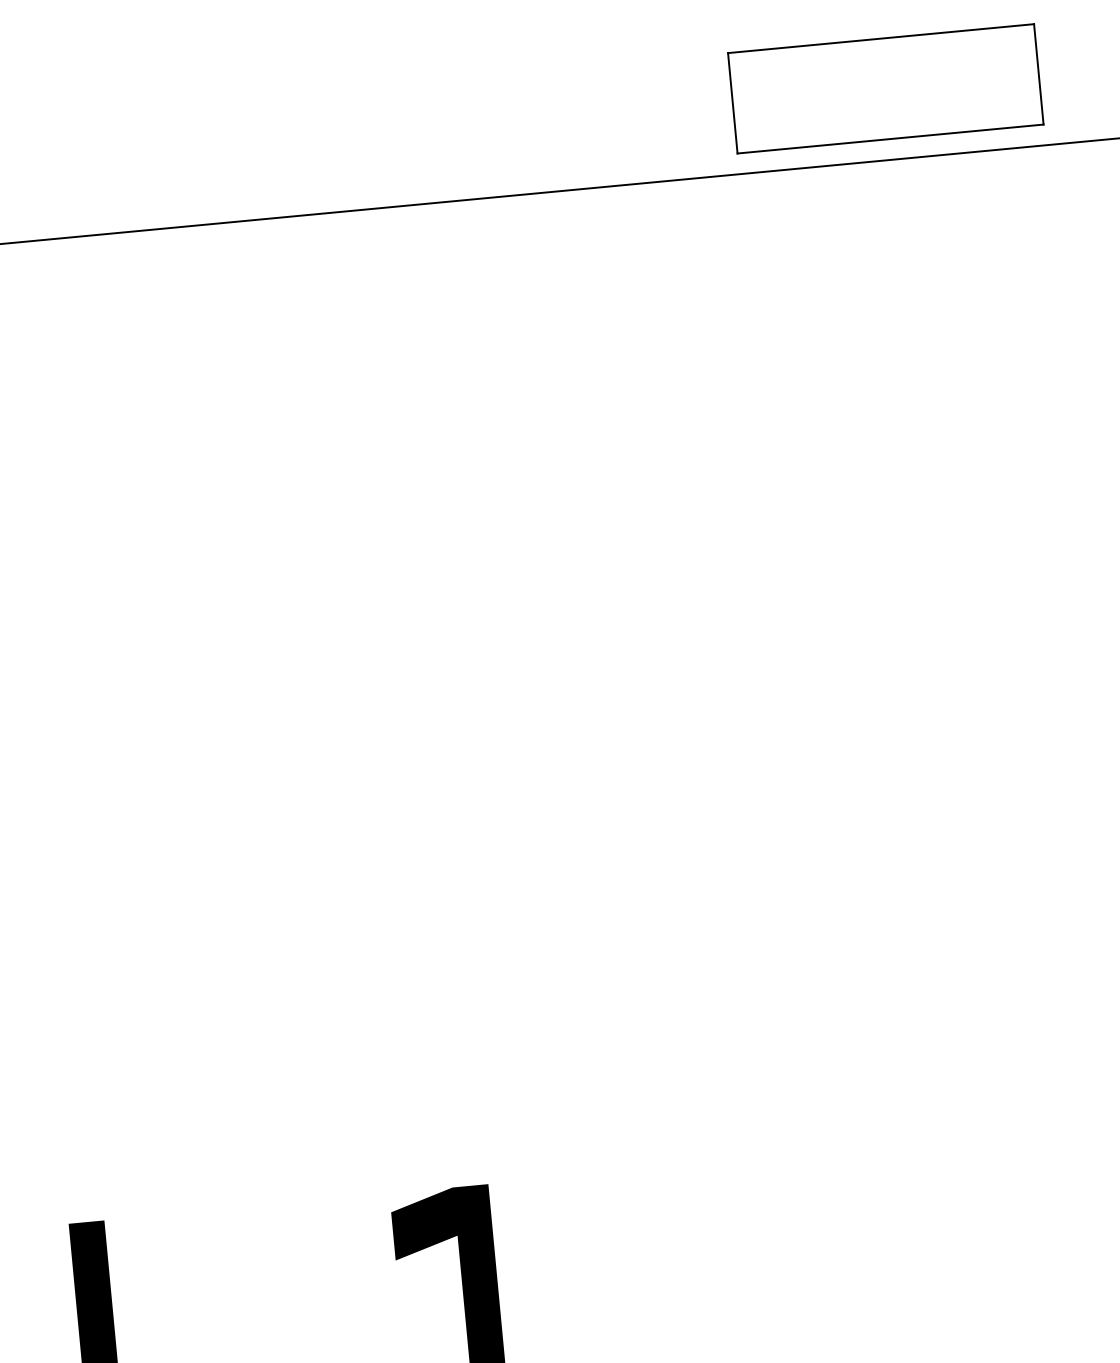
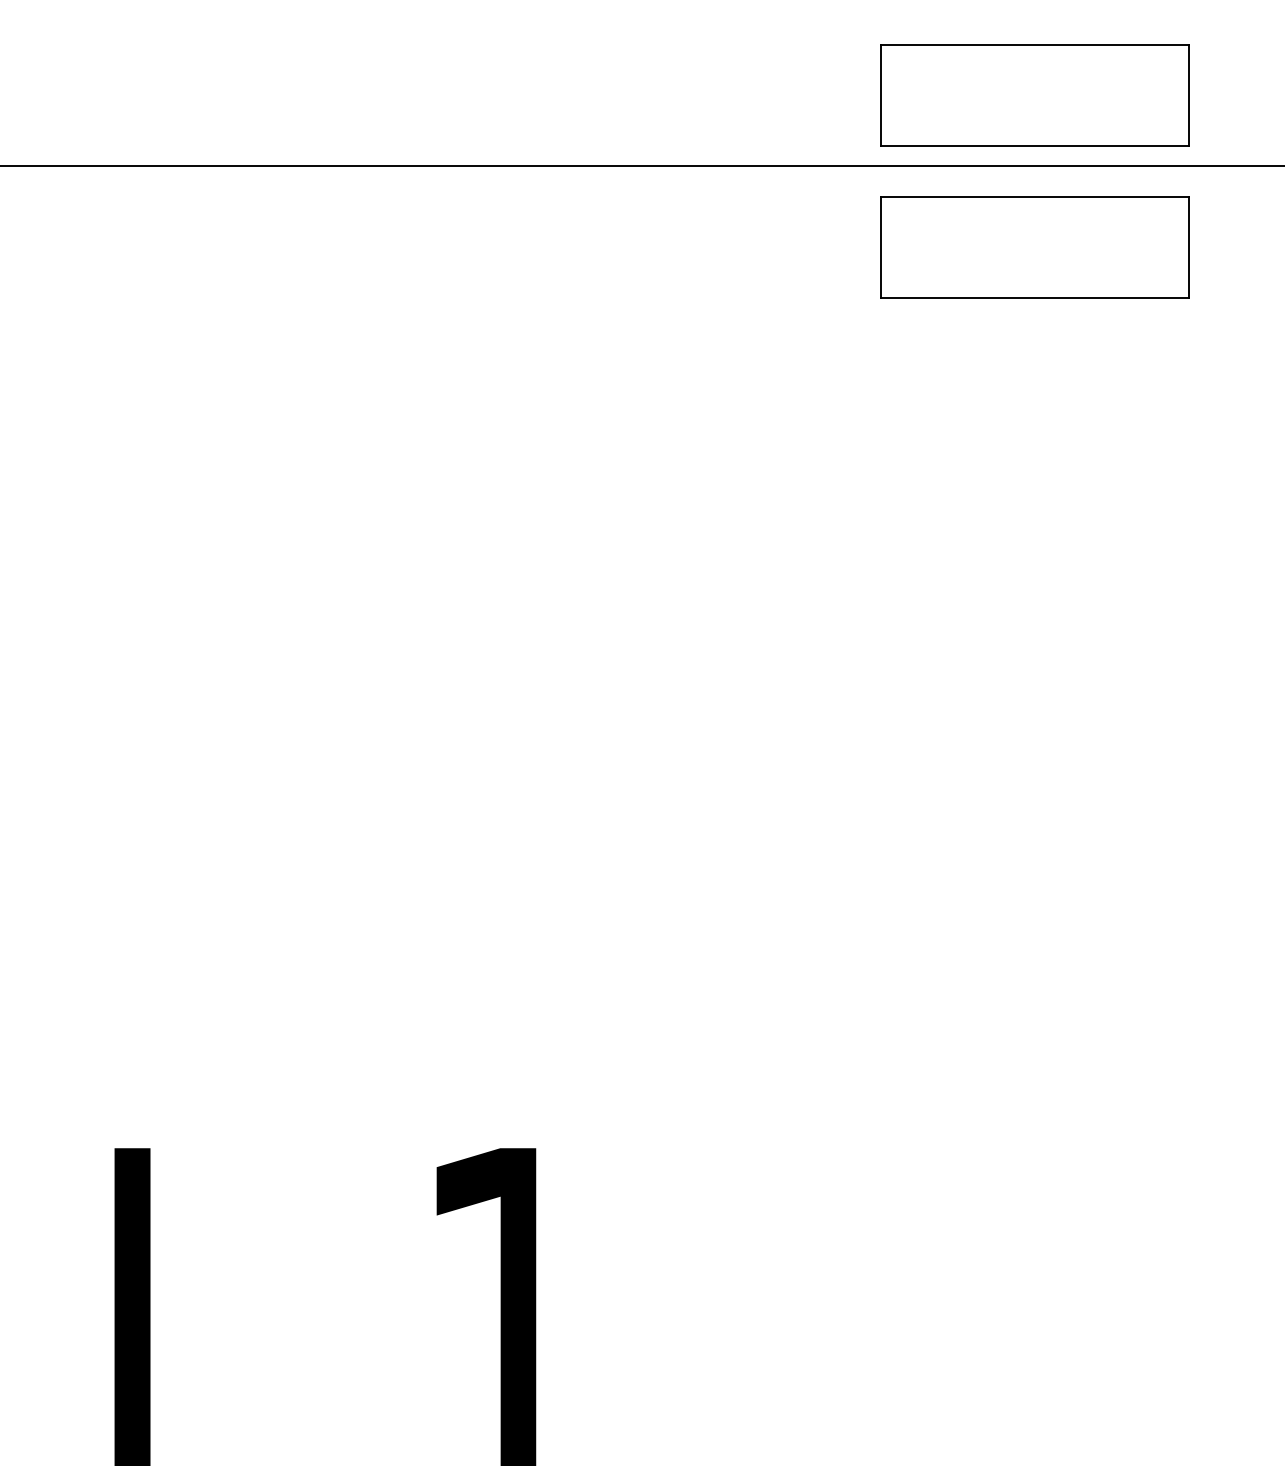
part: (899, 240) -> (1034, 247), added

